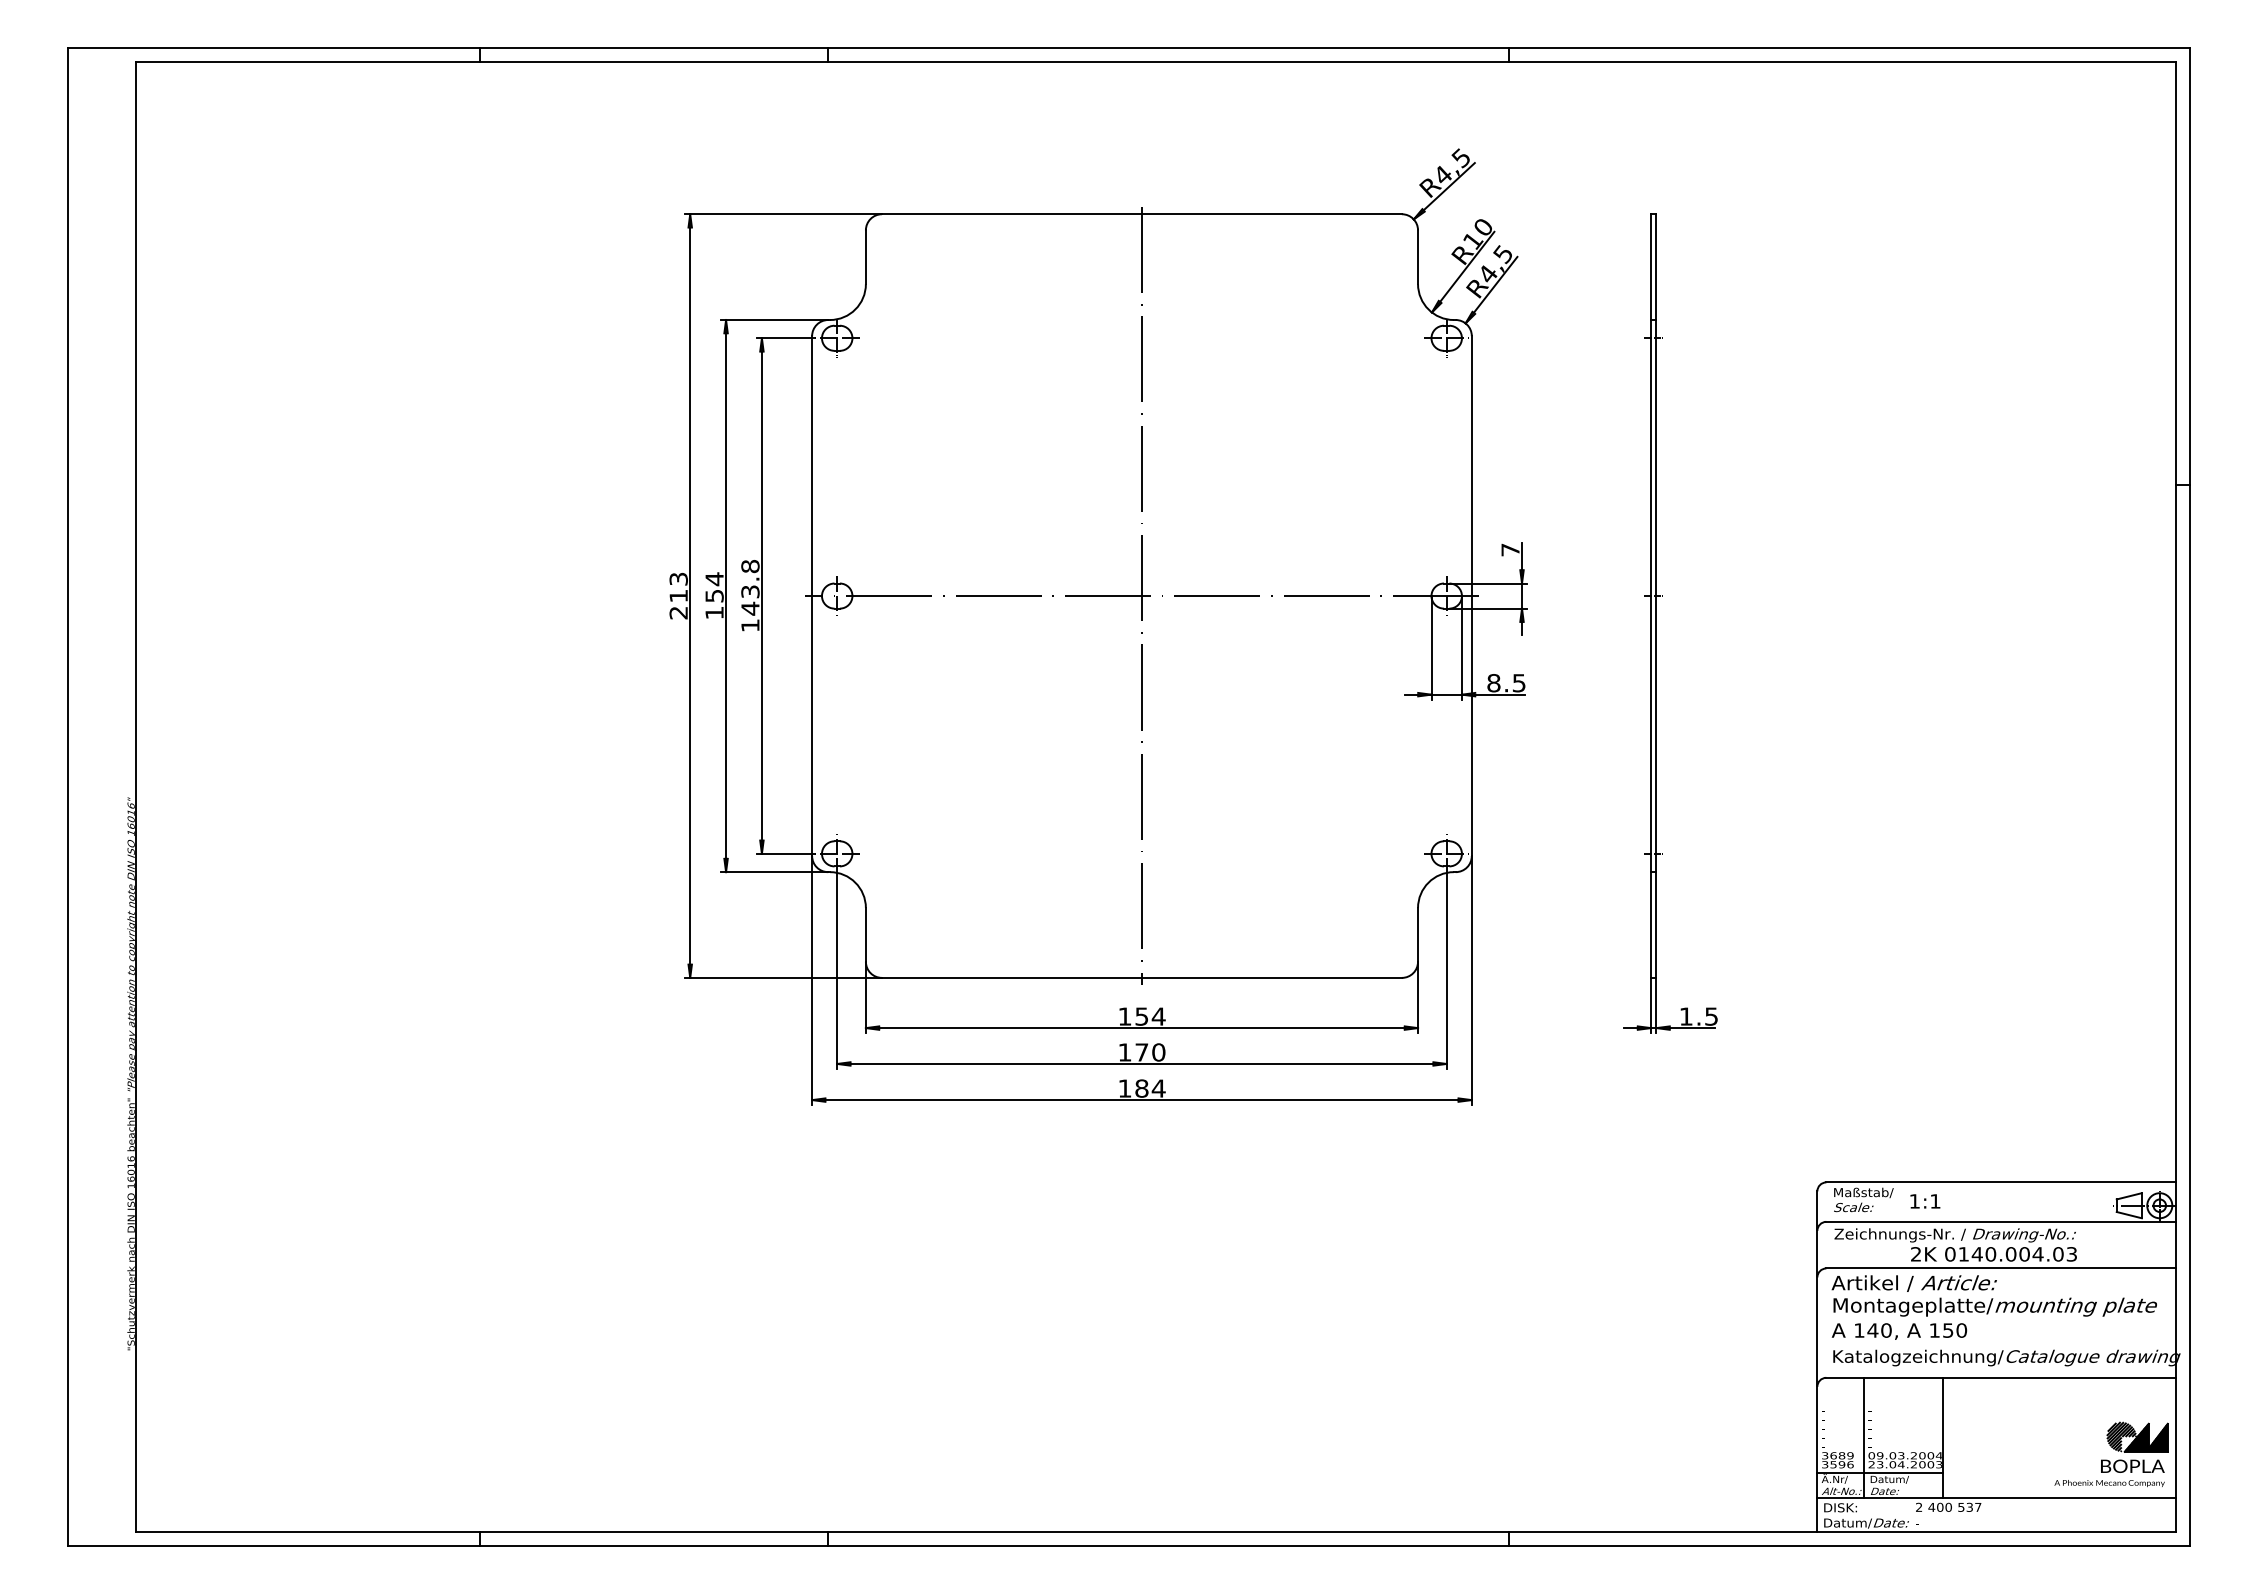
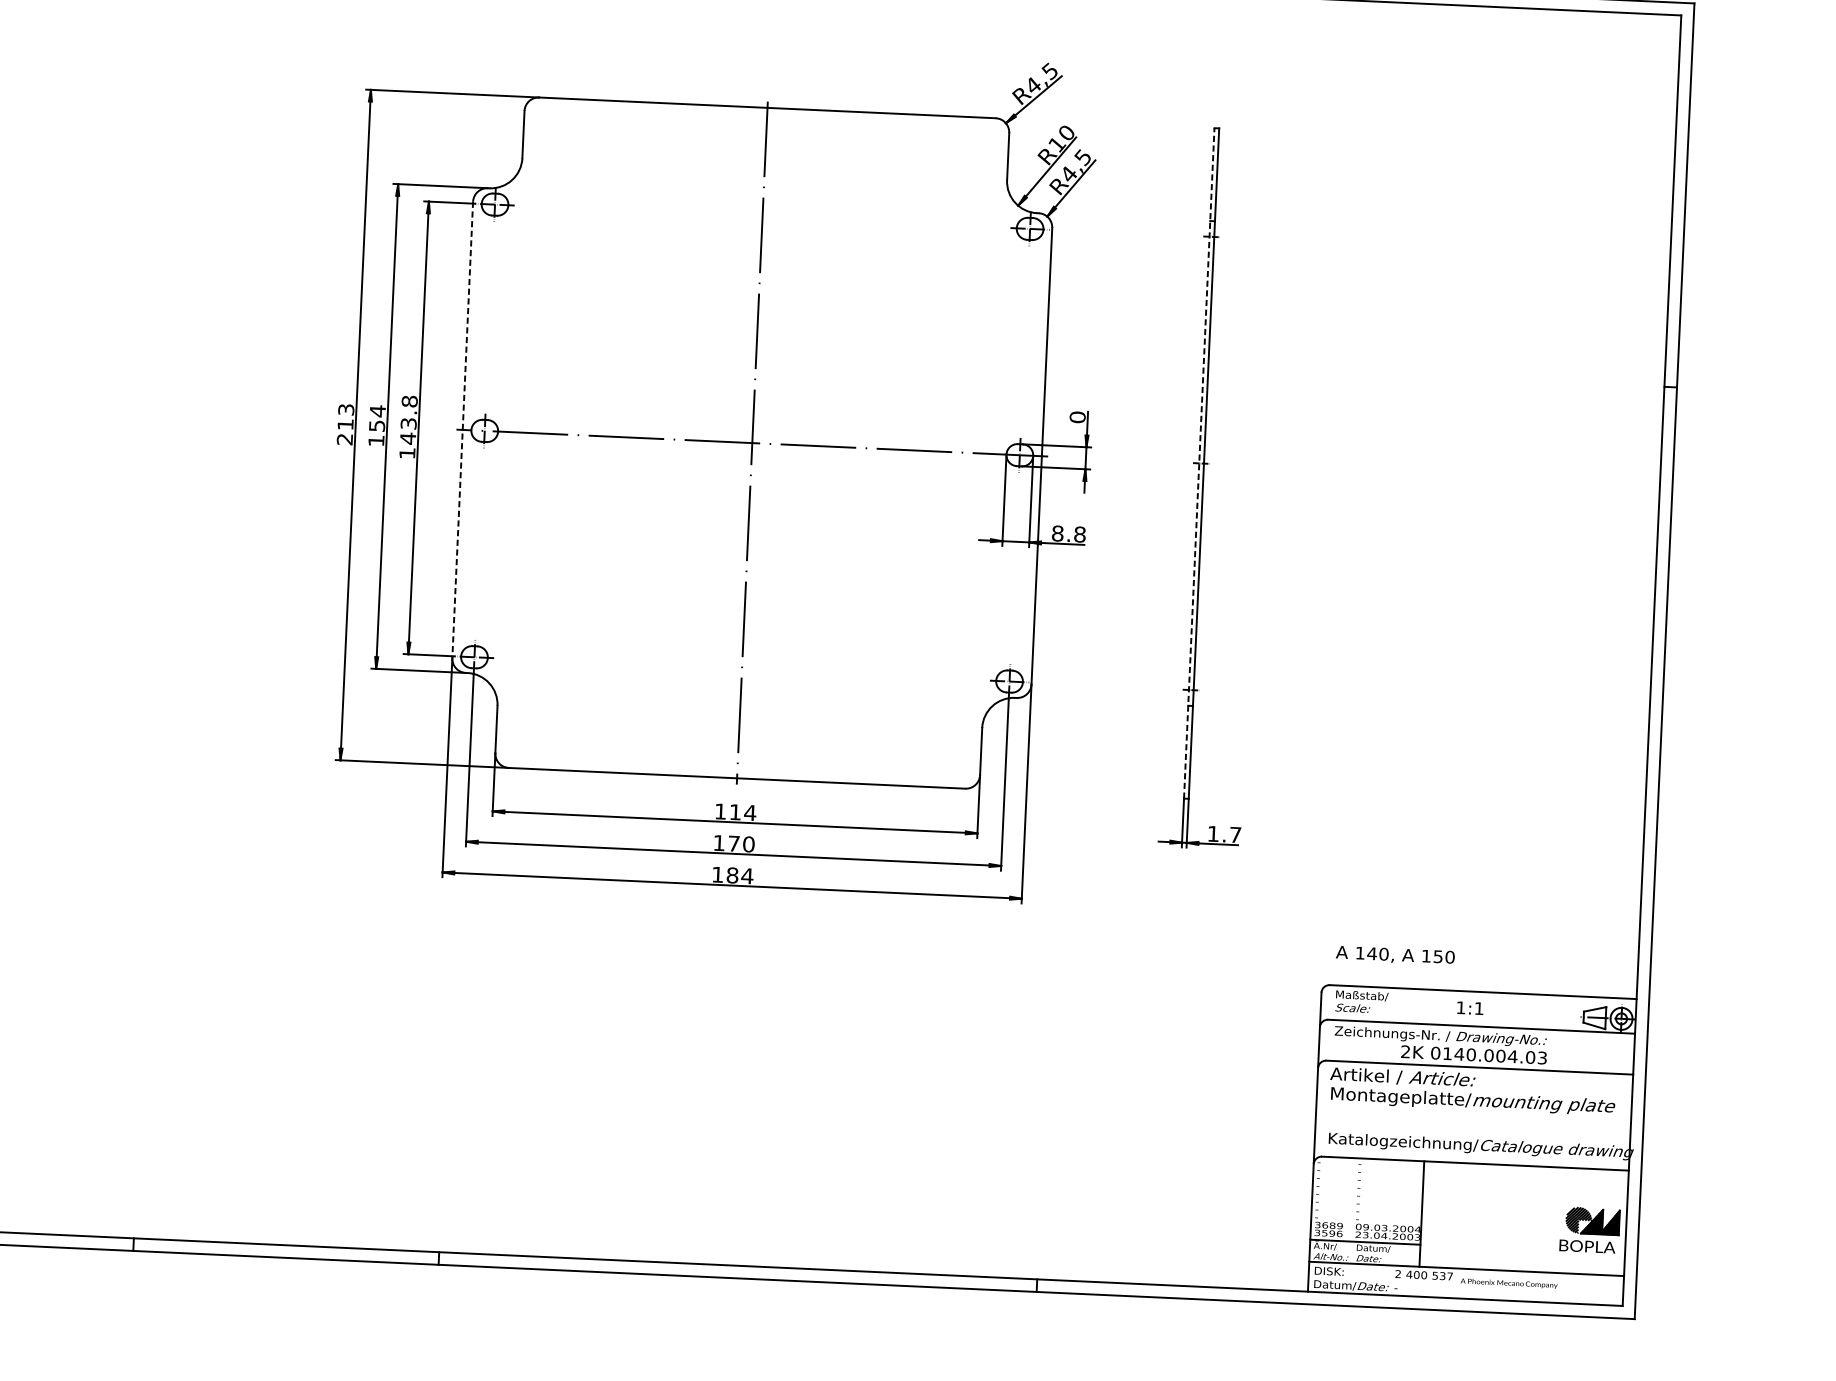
text: (1510, 549) -> (1077, 416), 7 -> 0
line: (812, 596) -> (463, 430), solid -> dashed
line: (1651, 596) -> (1199, 463), solid -> dashed
text: (1518, 683) -> (1079, 534), 8.5 -> 8.8
text: (1141, 1016) -> (735, 812), 154 -> 114
text: (1711, 1016) -> (1235, 834), 1.5 -> 1.7
text: (1925, 1201) -> (1470, 1008), moved
text: (1899, 1331) -> (1395, 955), moved
line: (1863, 1437) -> (1352, 1210), removed
text: (2109, 1483) -> (1508, 1283), moved

